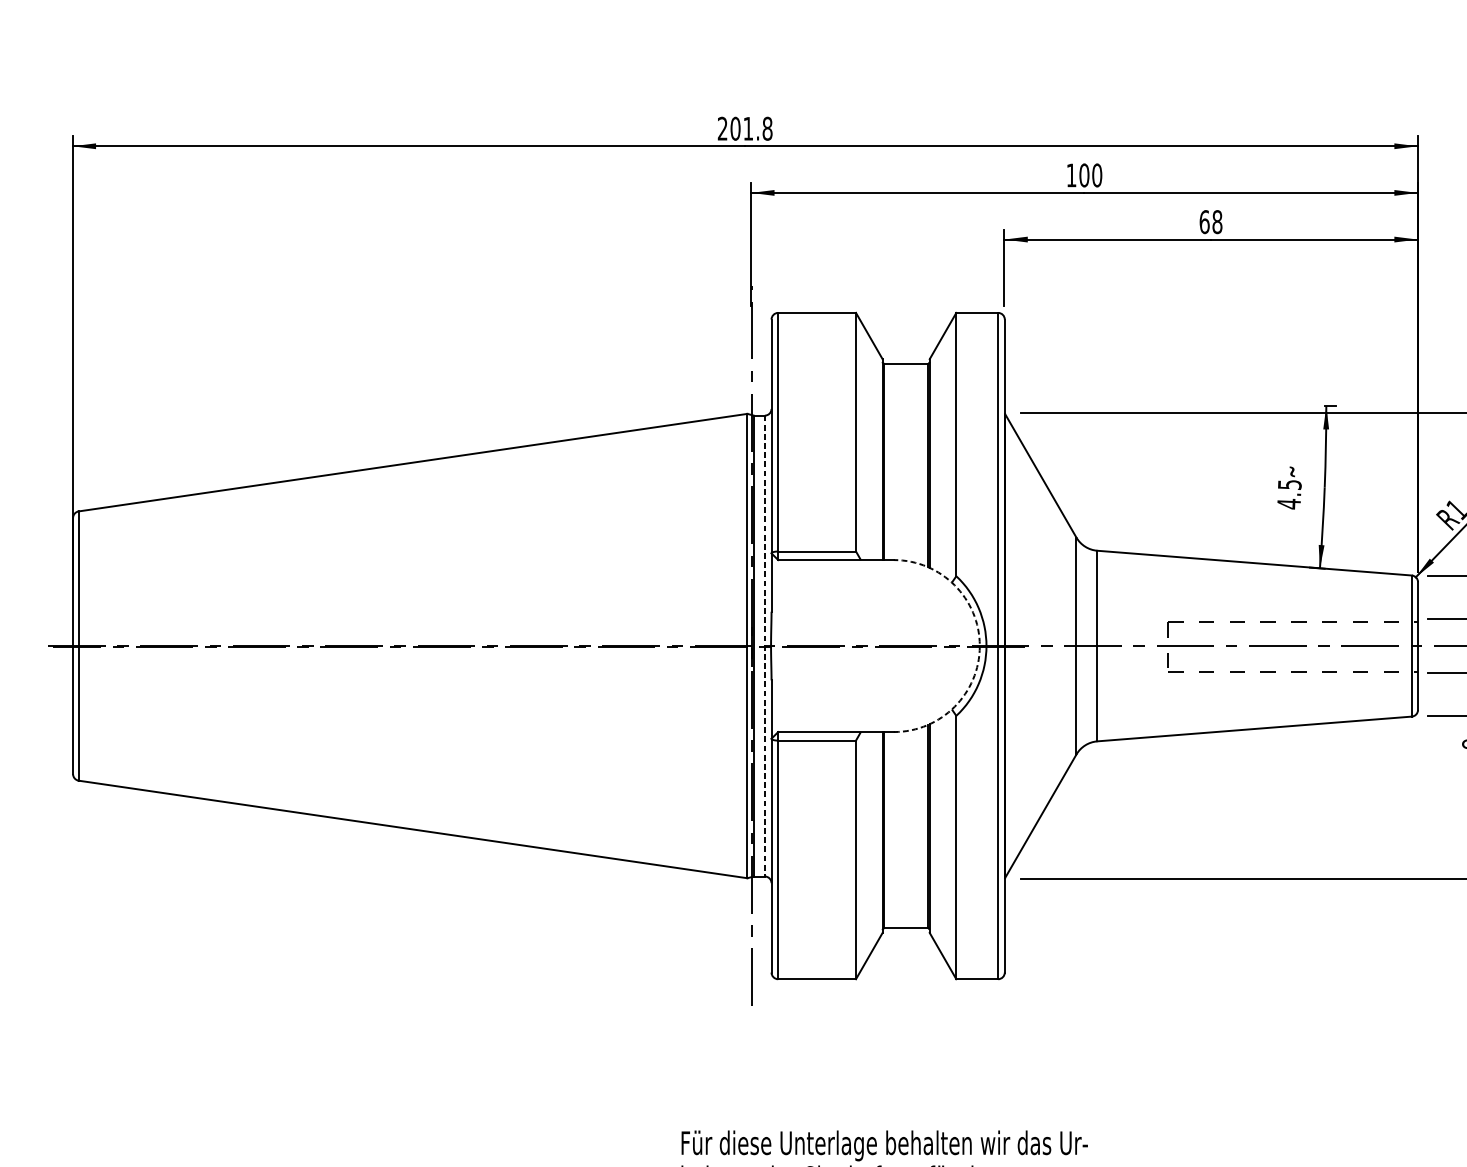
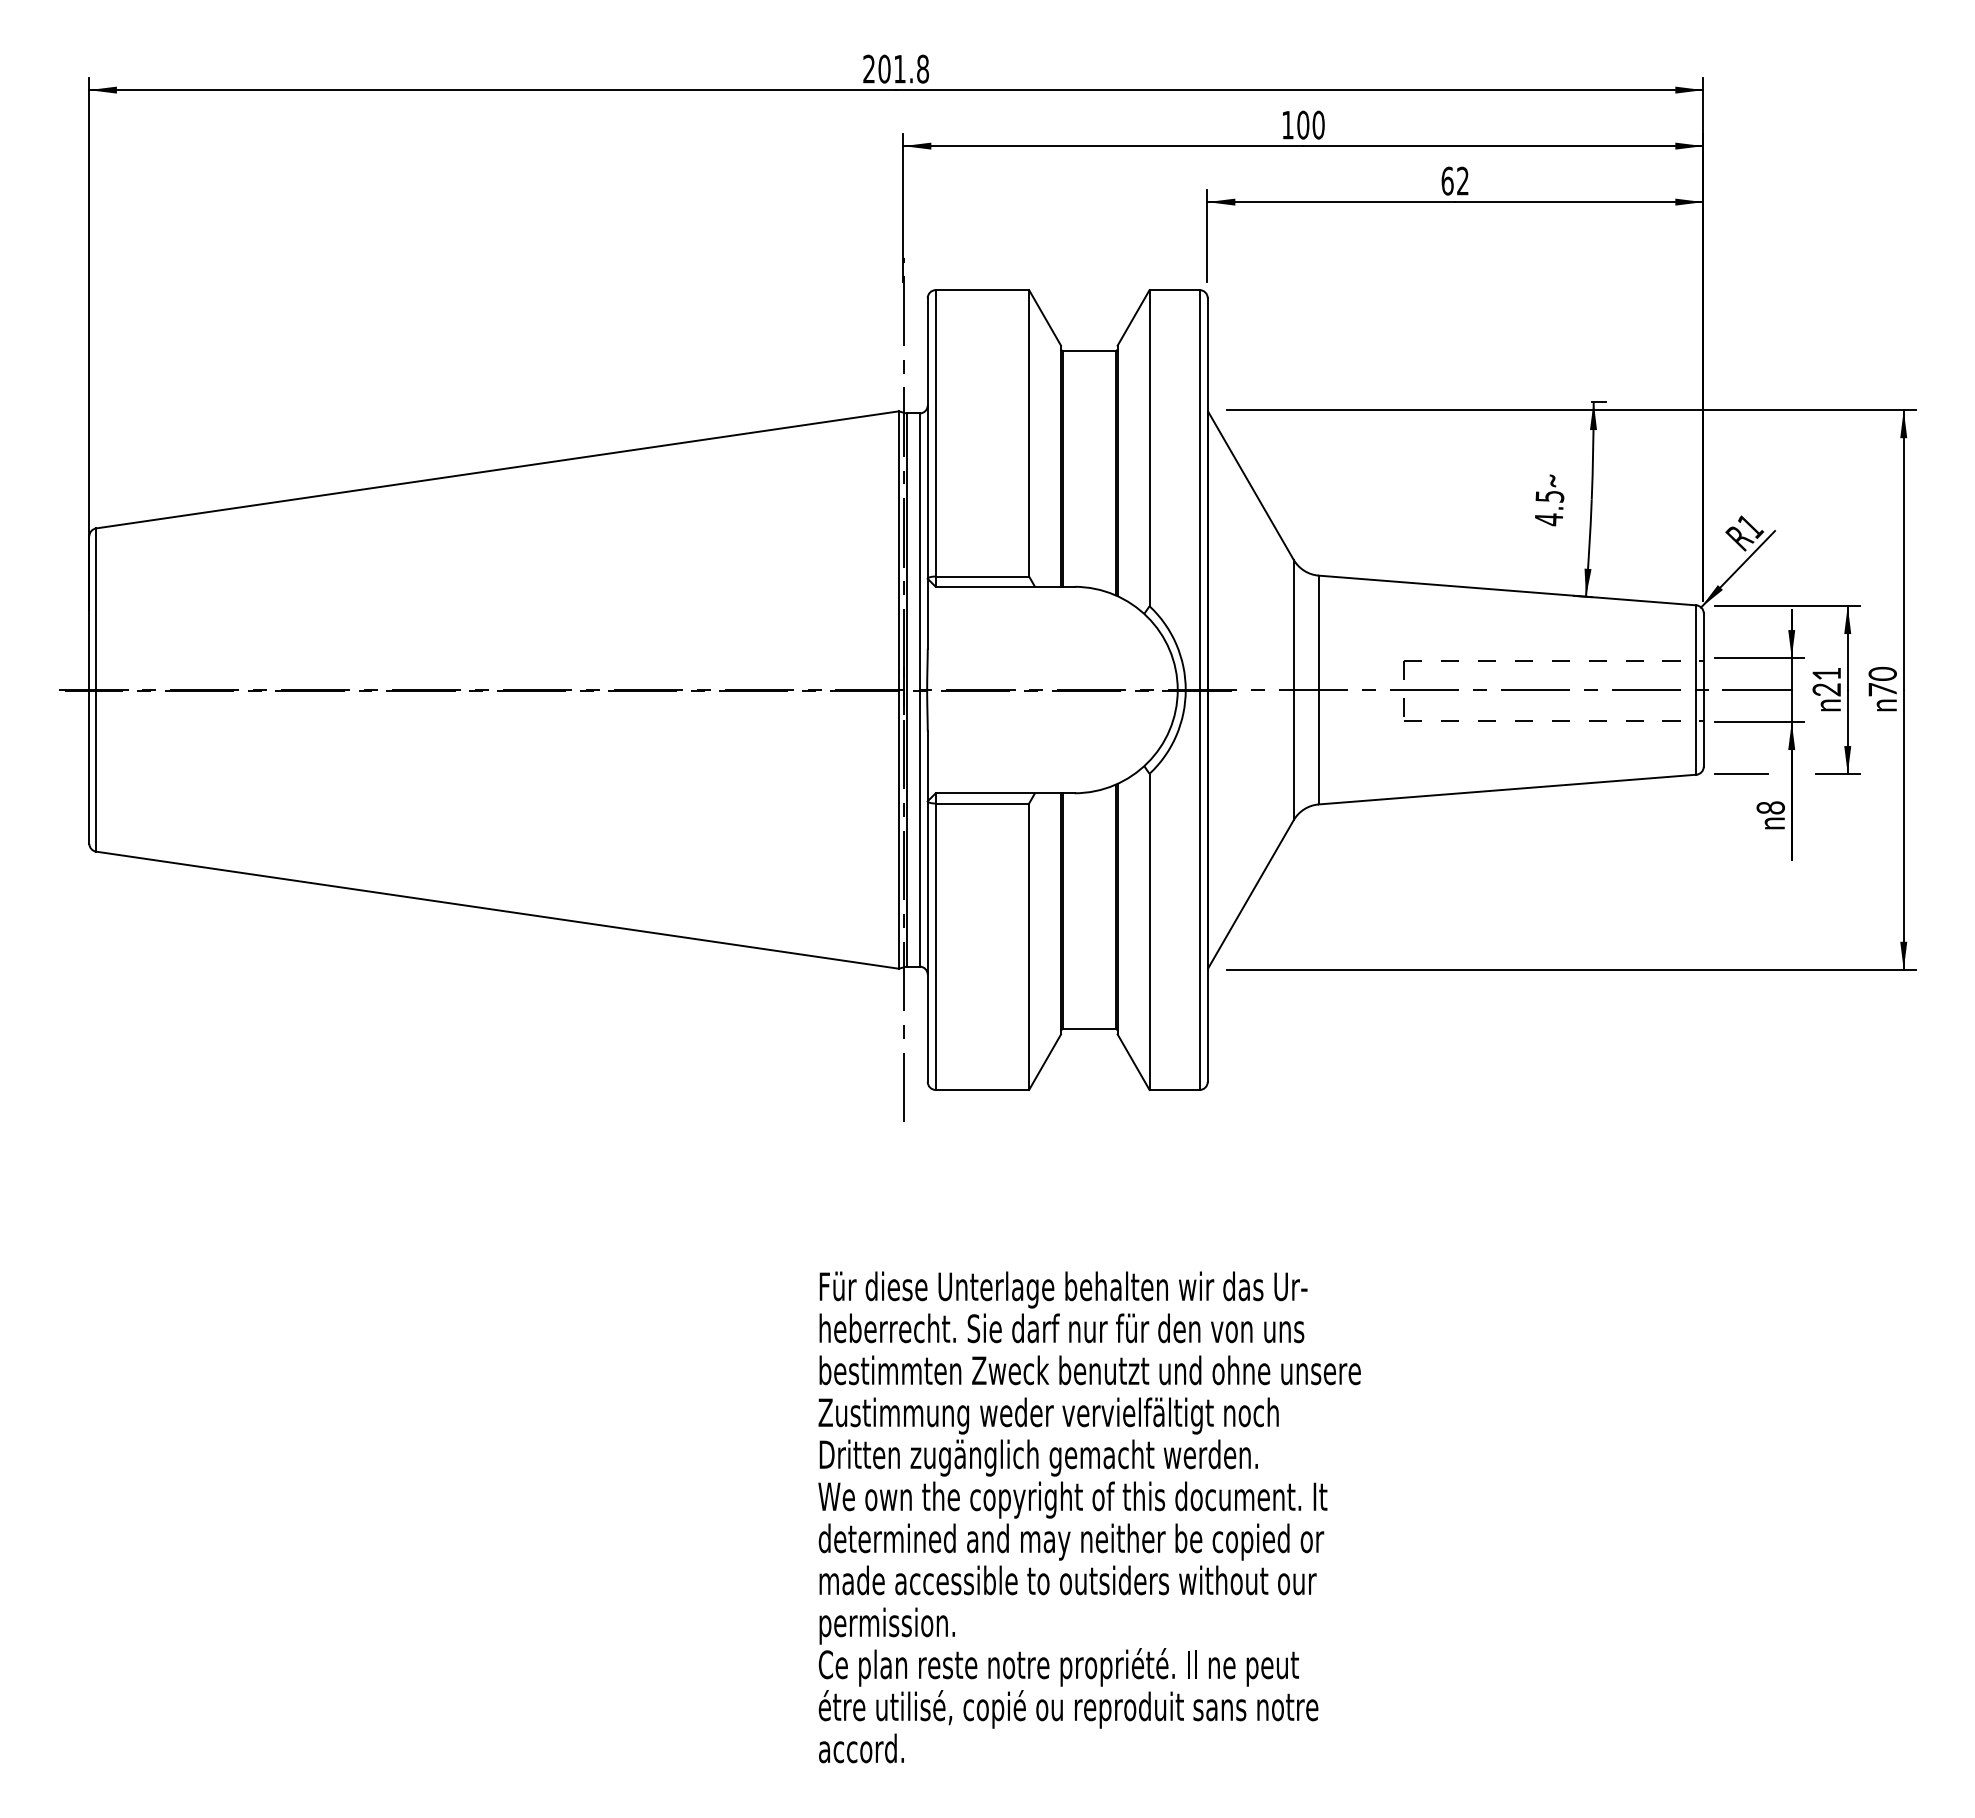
text: (1217, 221) -> (1462, 180), 68 -> 62
line: (764, 646) -> (919, 690), dashed -> solid
arc: (979, 646) -> (1177, 690), dashed -> solid

